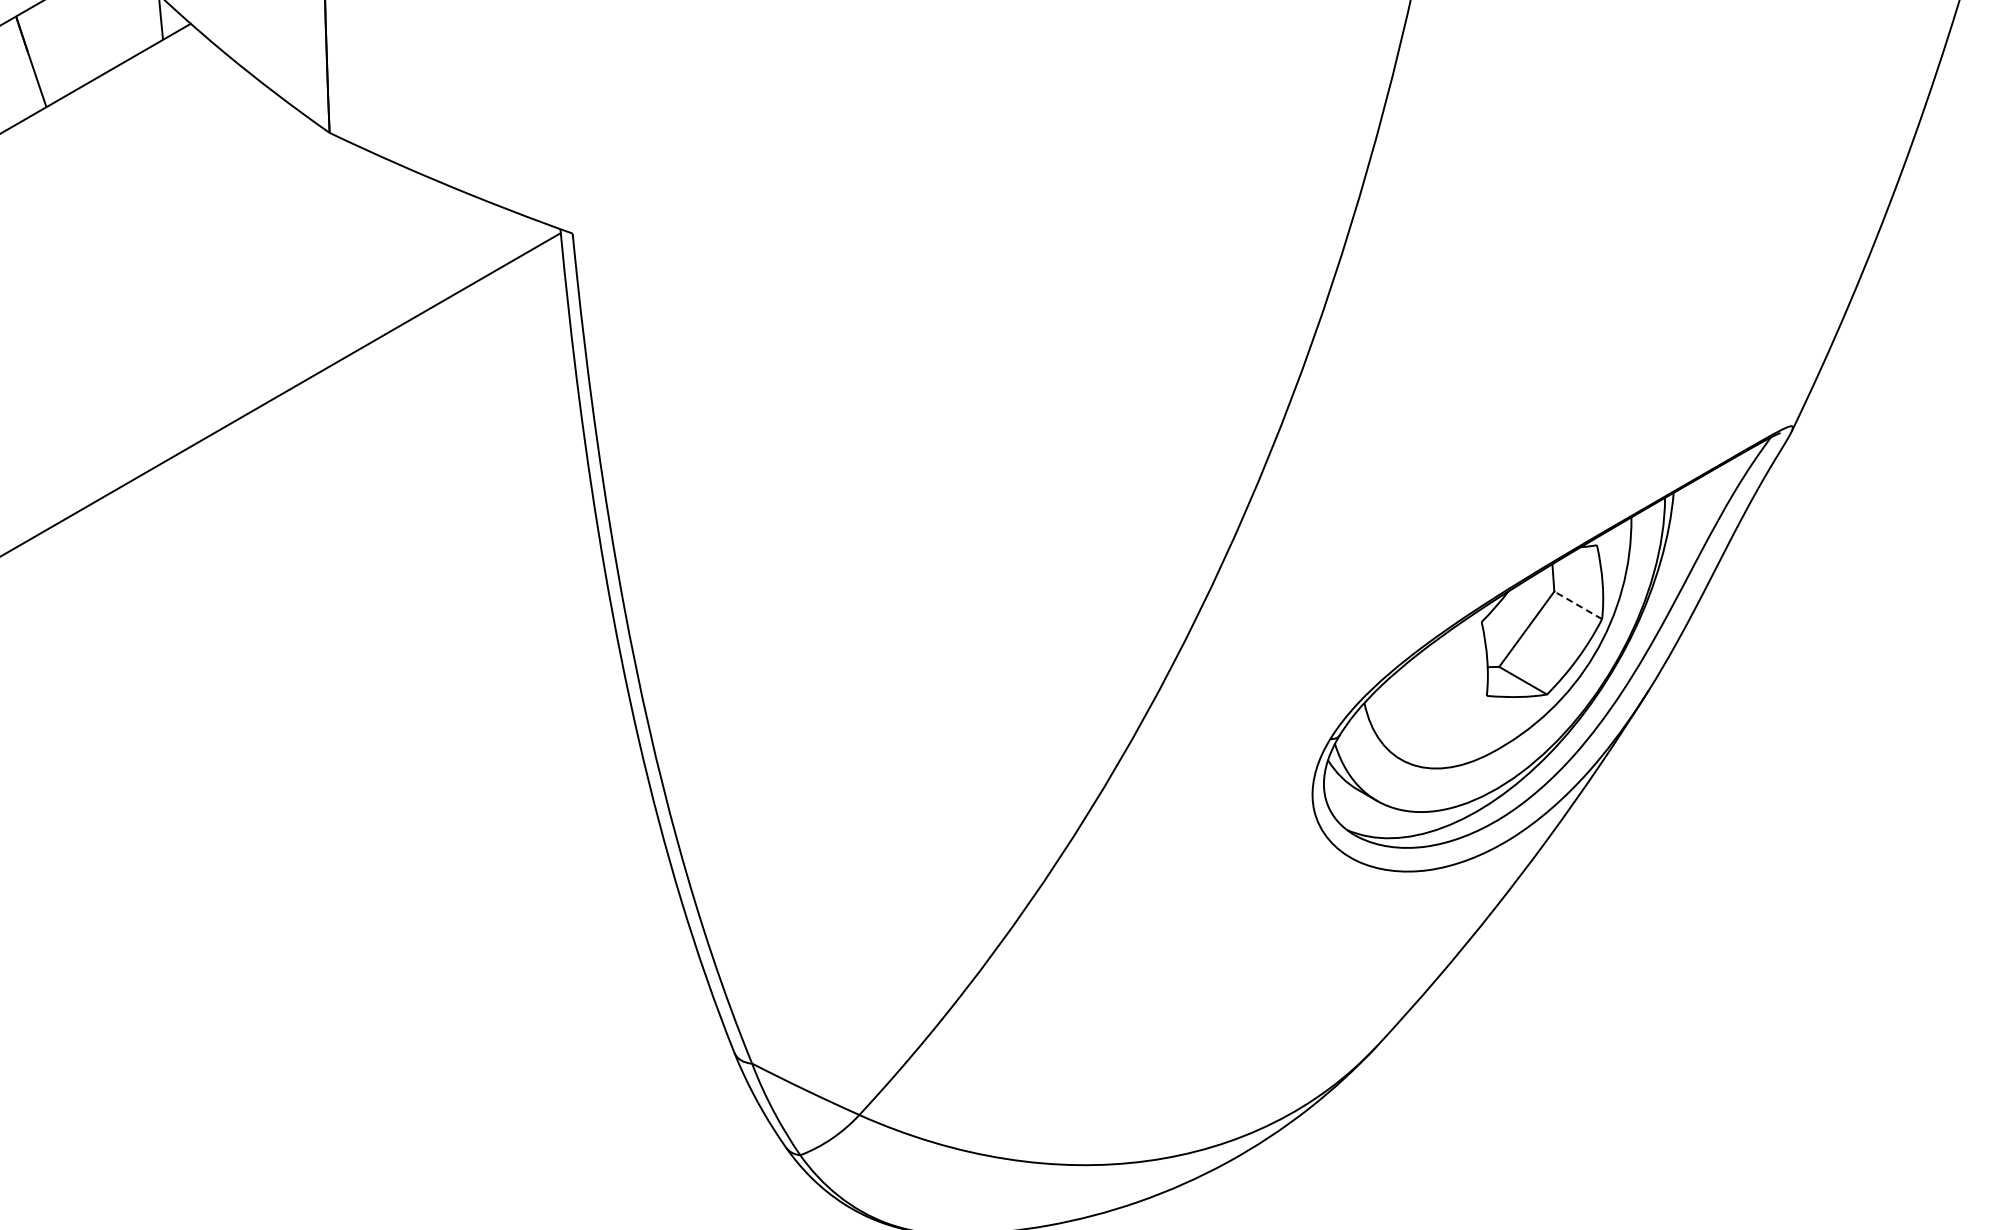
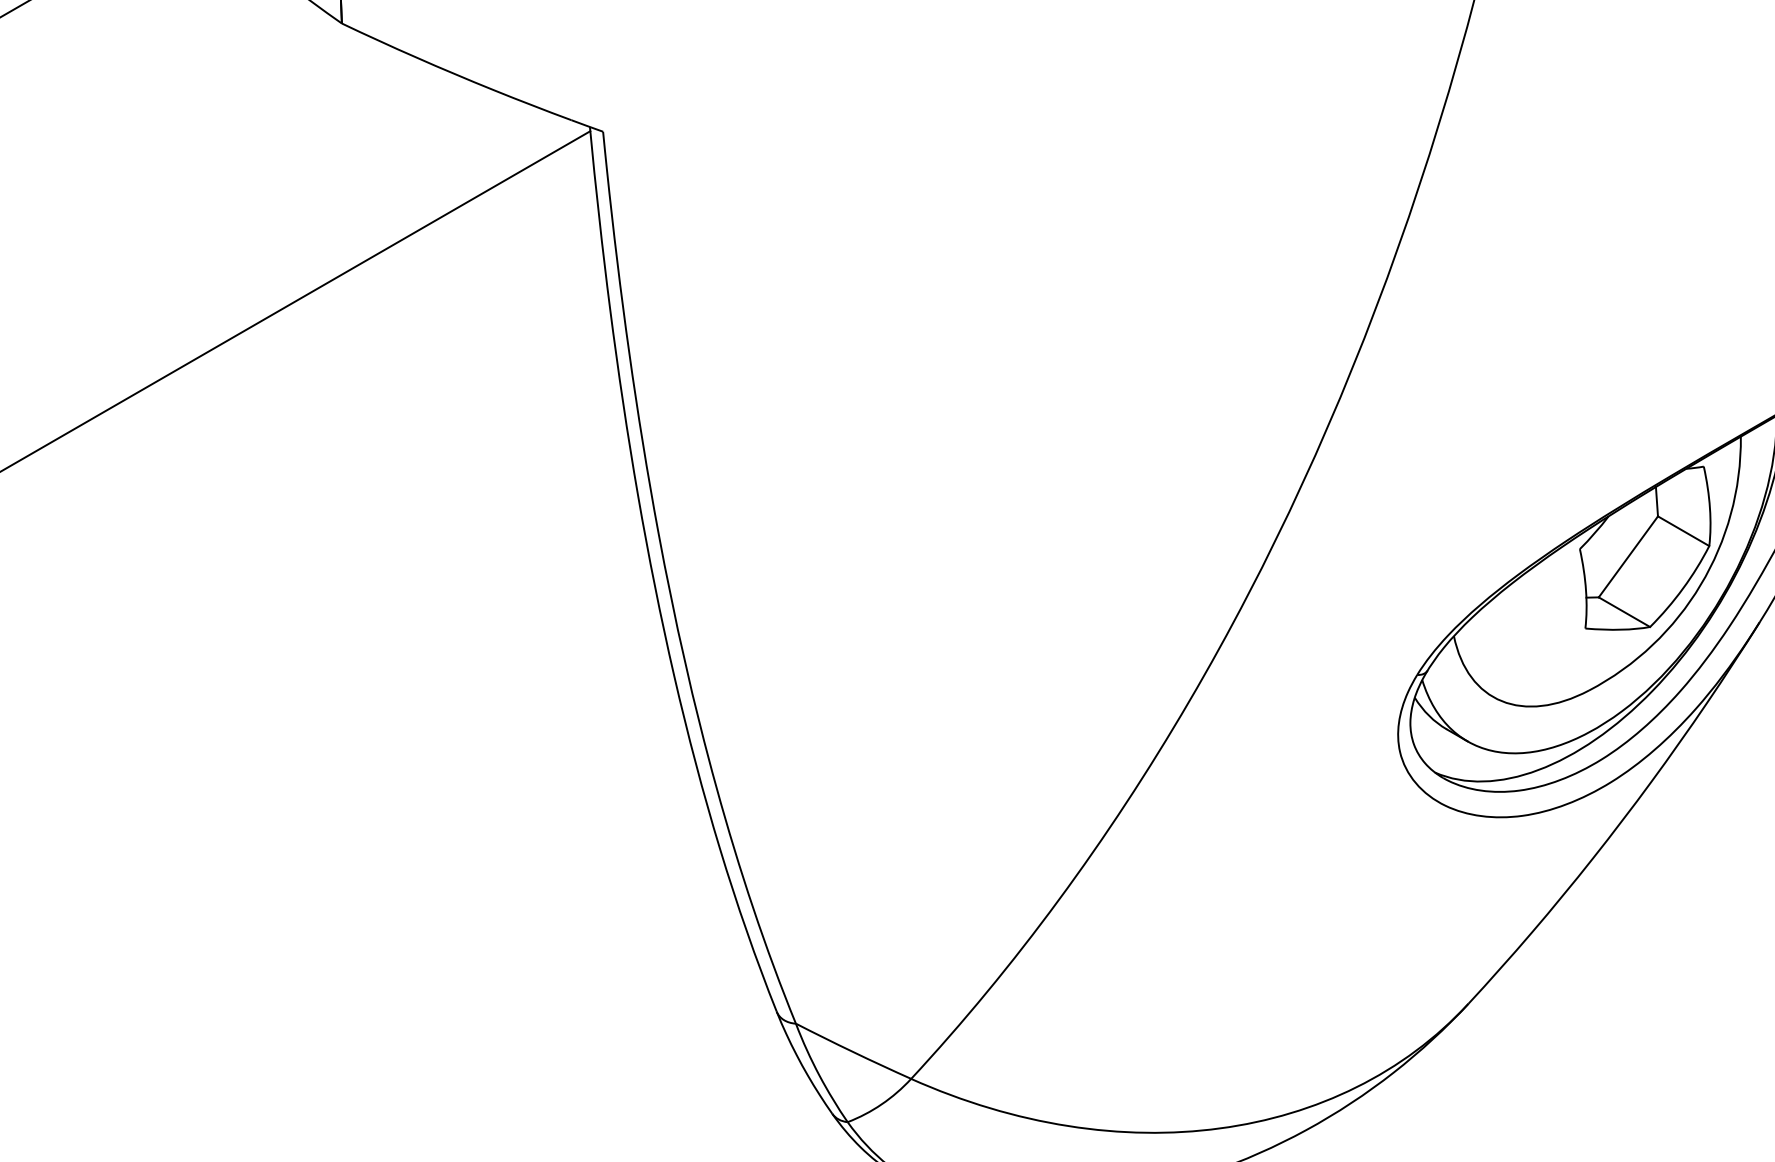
line: (1578, 605) -> (1683, 531), dashed -> solid

